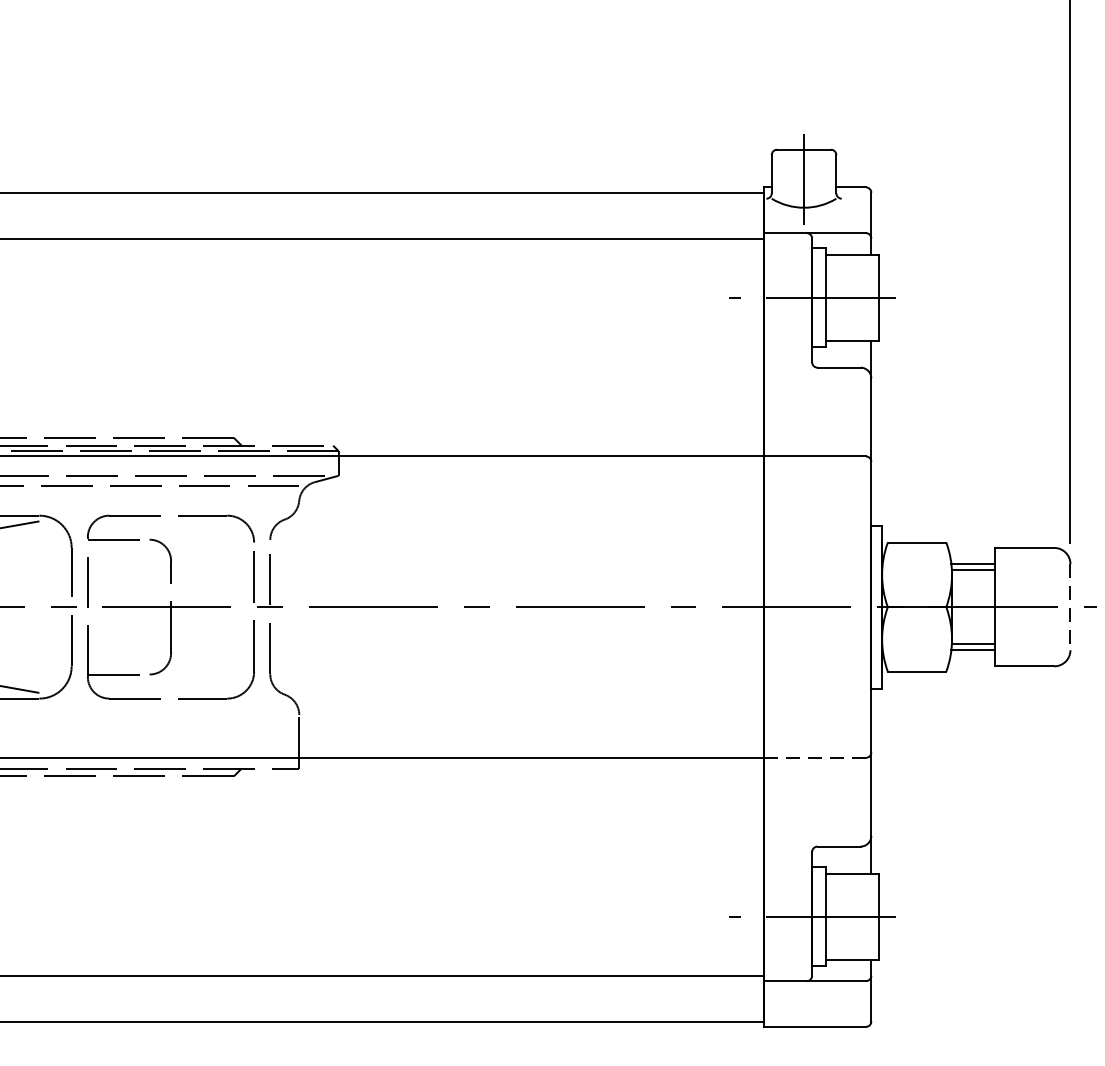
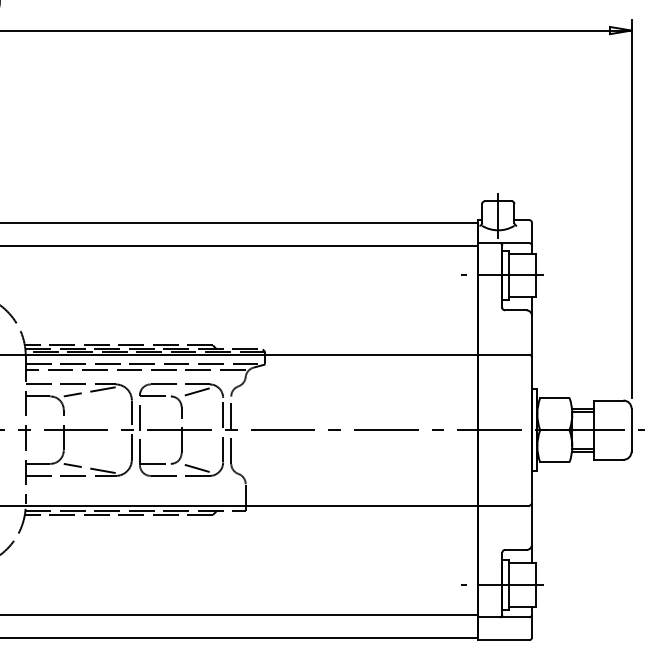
line: (198, 531) -> (195, 392), added
line: (1070, 607) -> (631, 430), dashed -> solid
line: (198, 681) -> (195, 467), added
line: (814, 757) -> (503, 505), dashed -> solid

